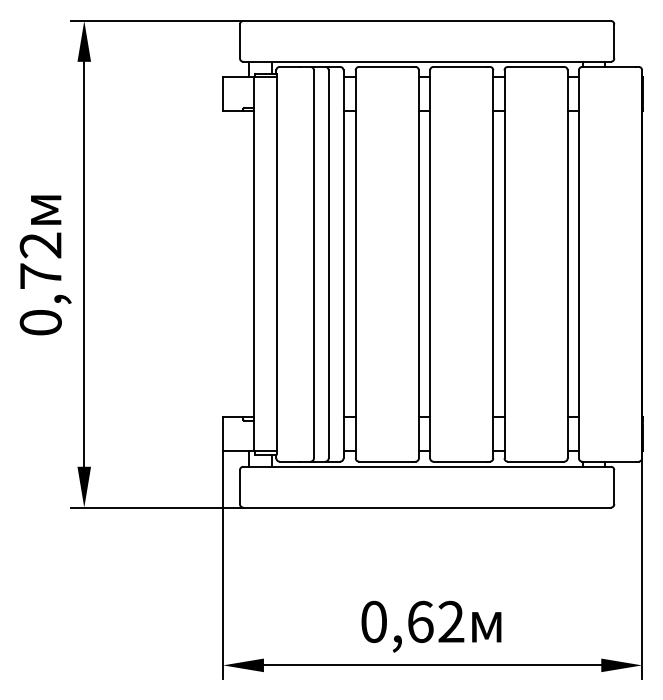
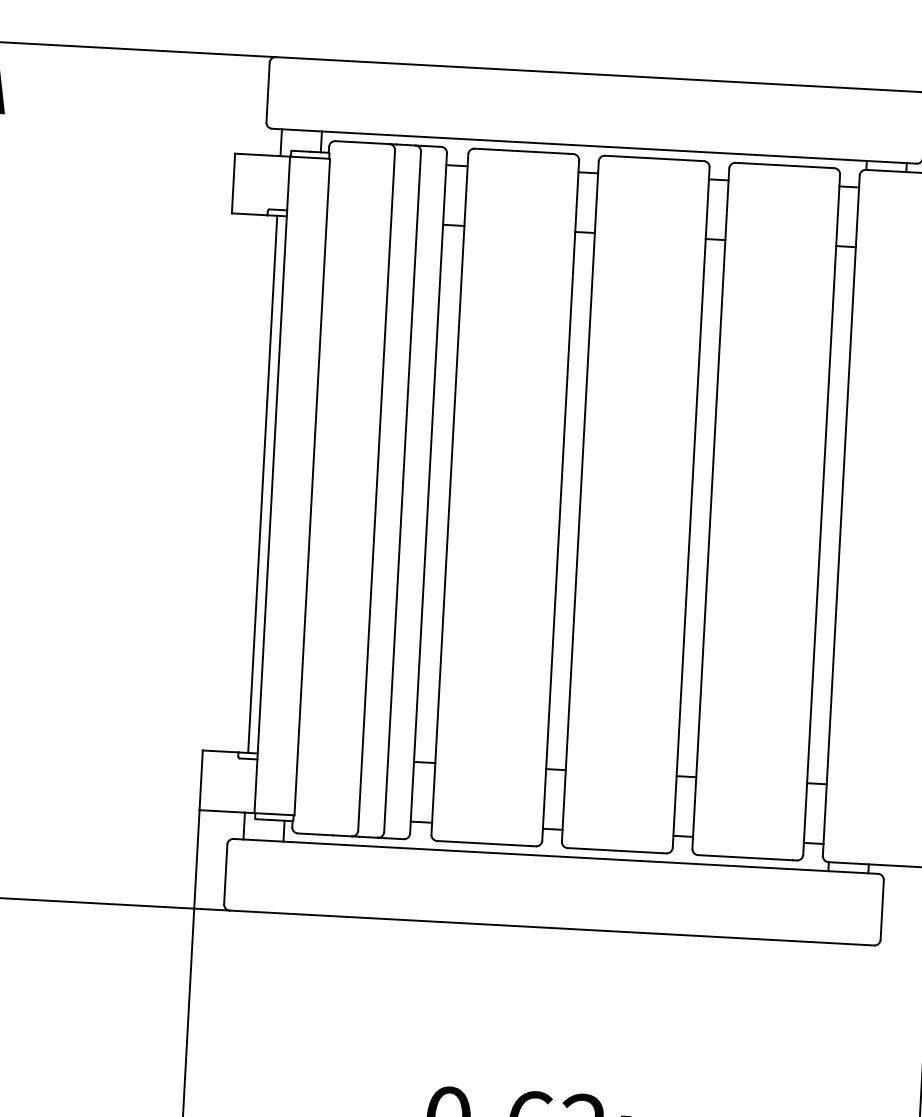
line: (249, 264) -> (263, 484), added

